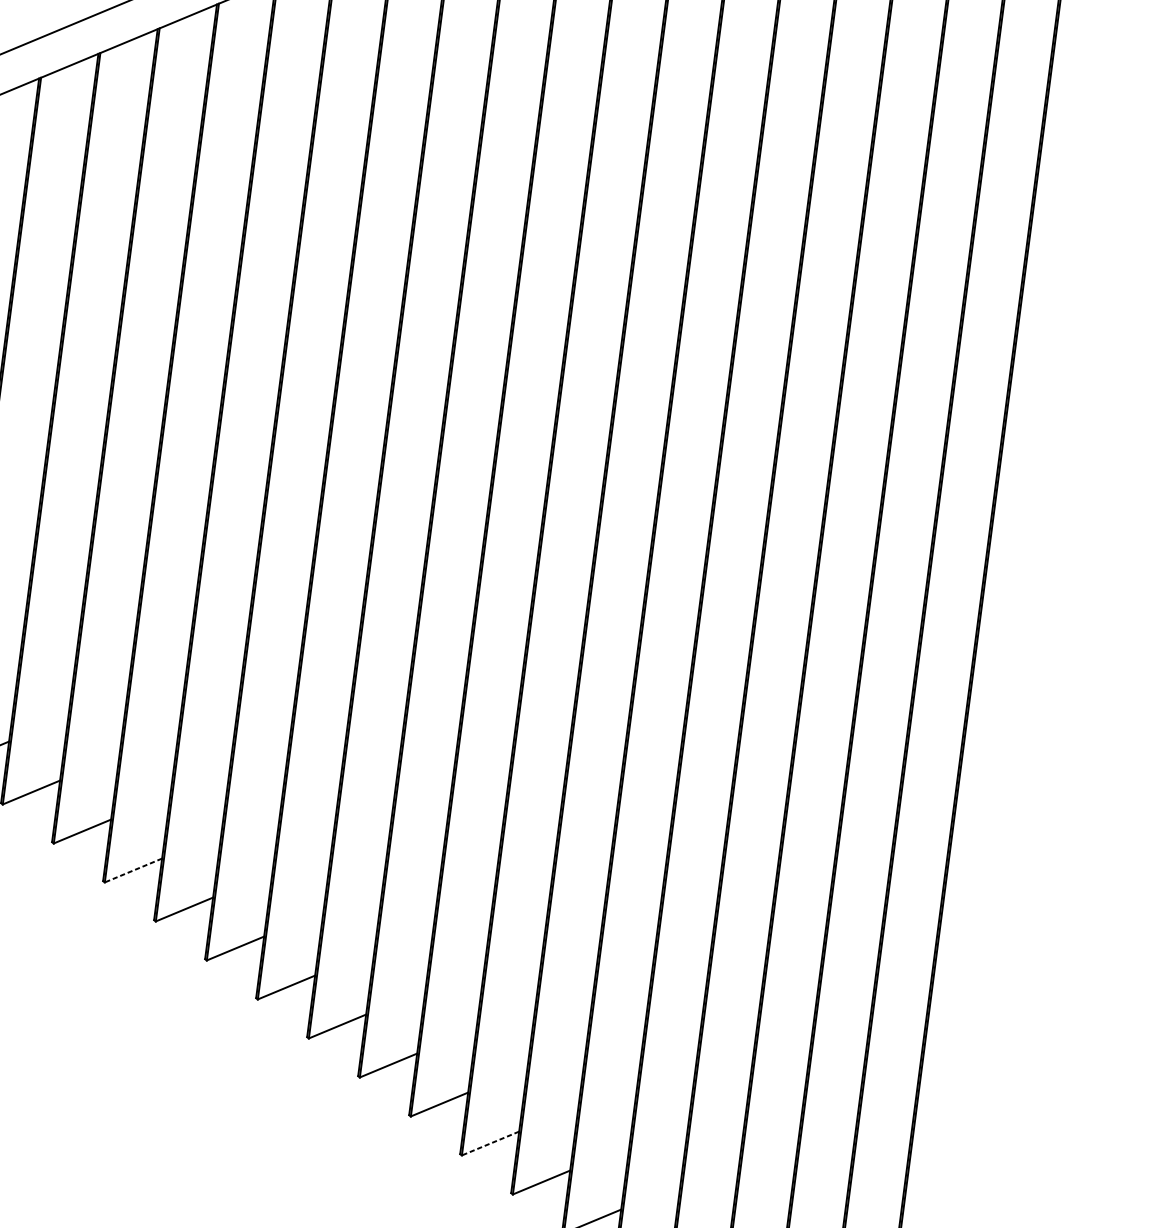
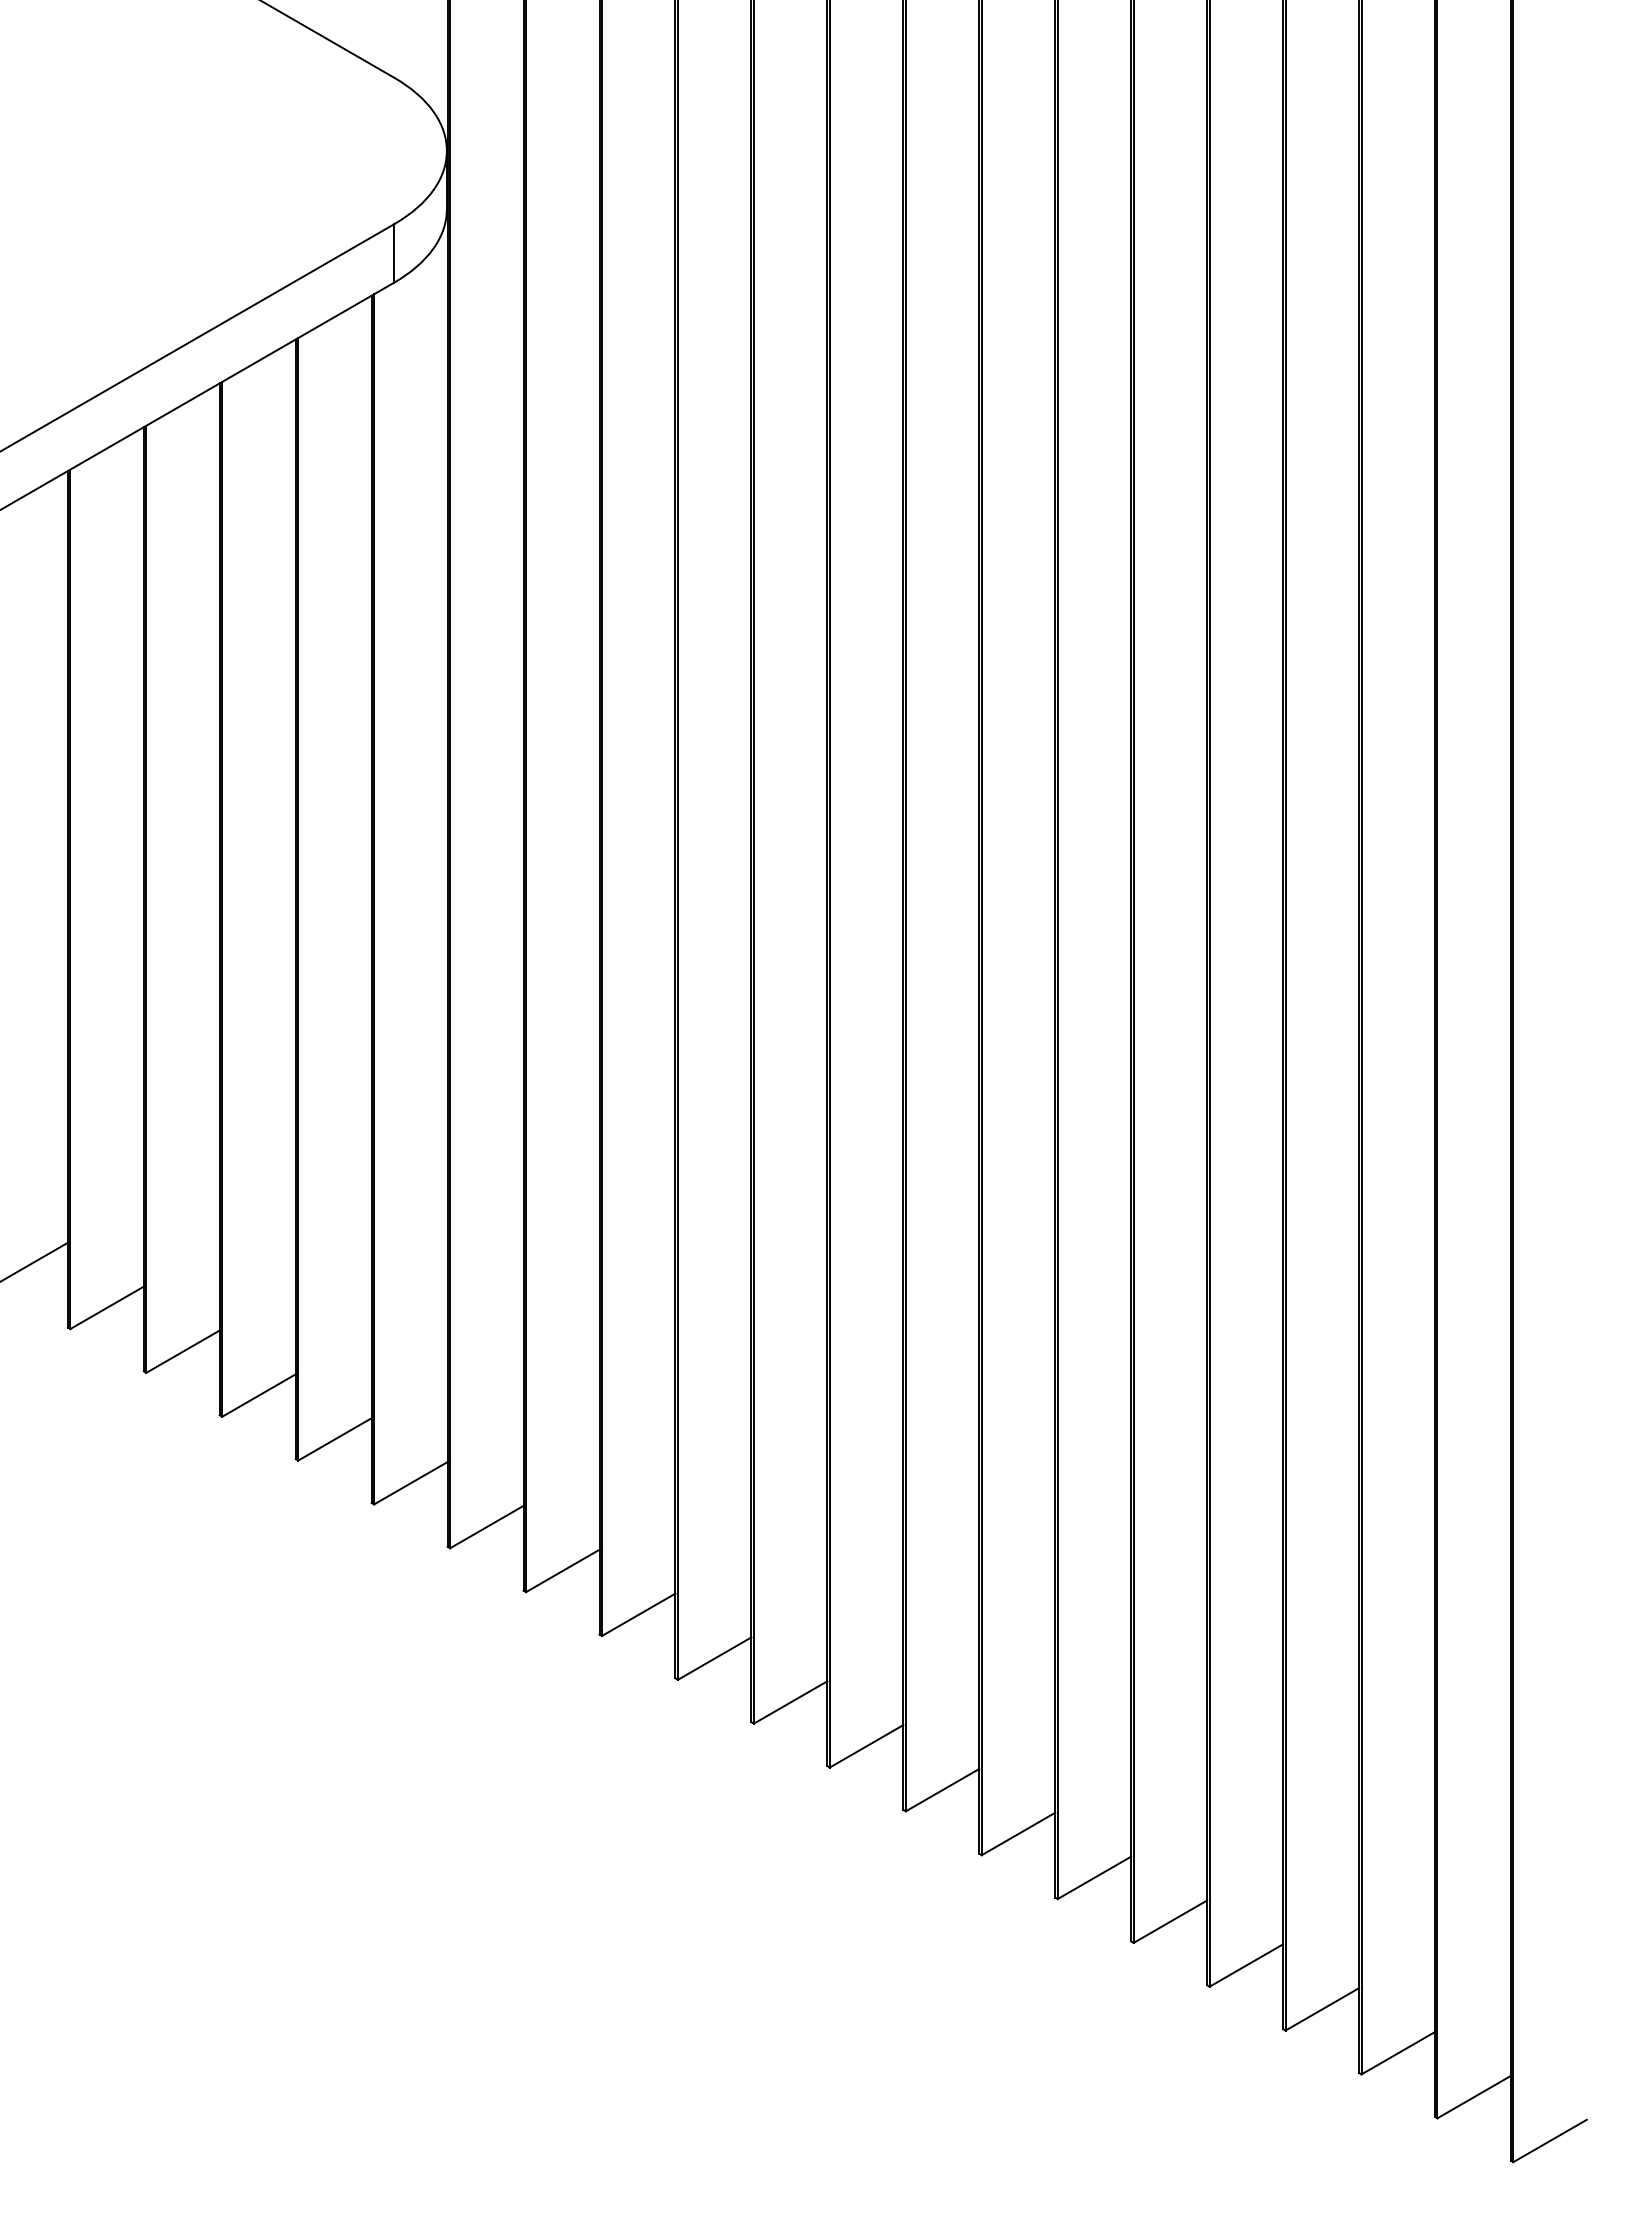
line: (133, 870) -> (410, 1483), dashed -> solid
line: (490, 1143) -> (942, 1790), dashed -> solid

